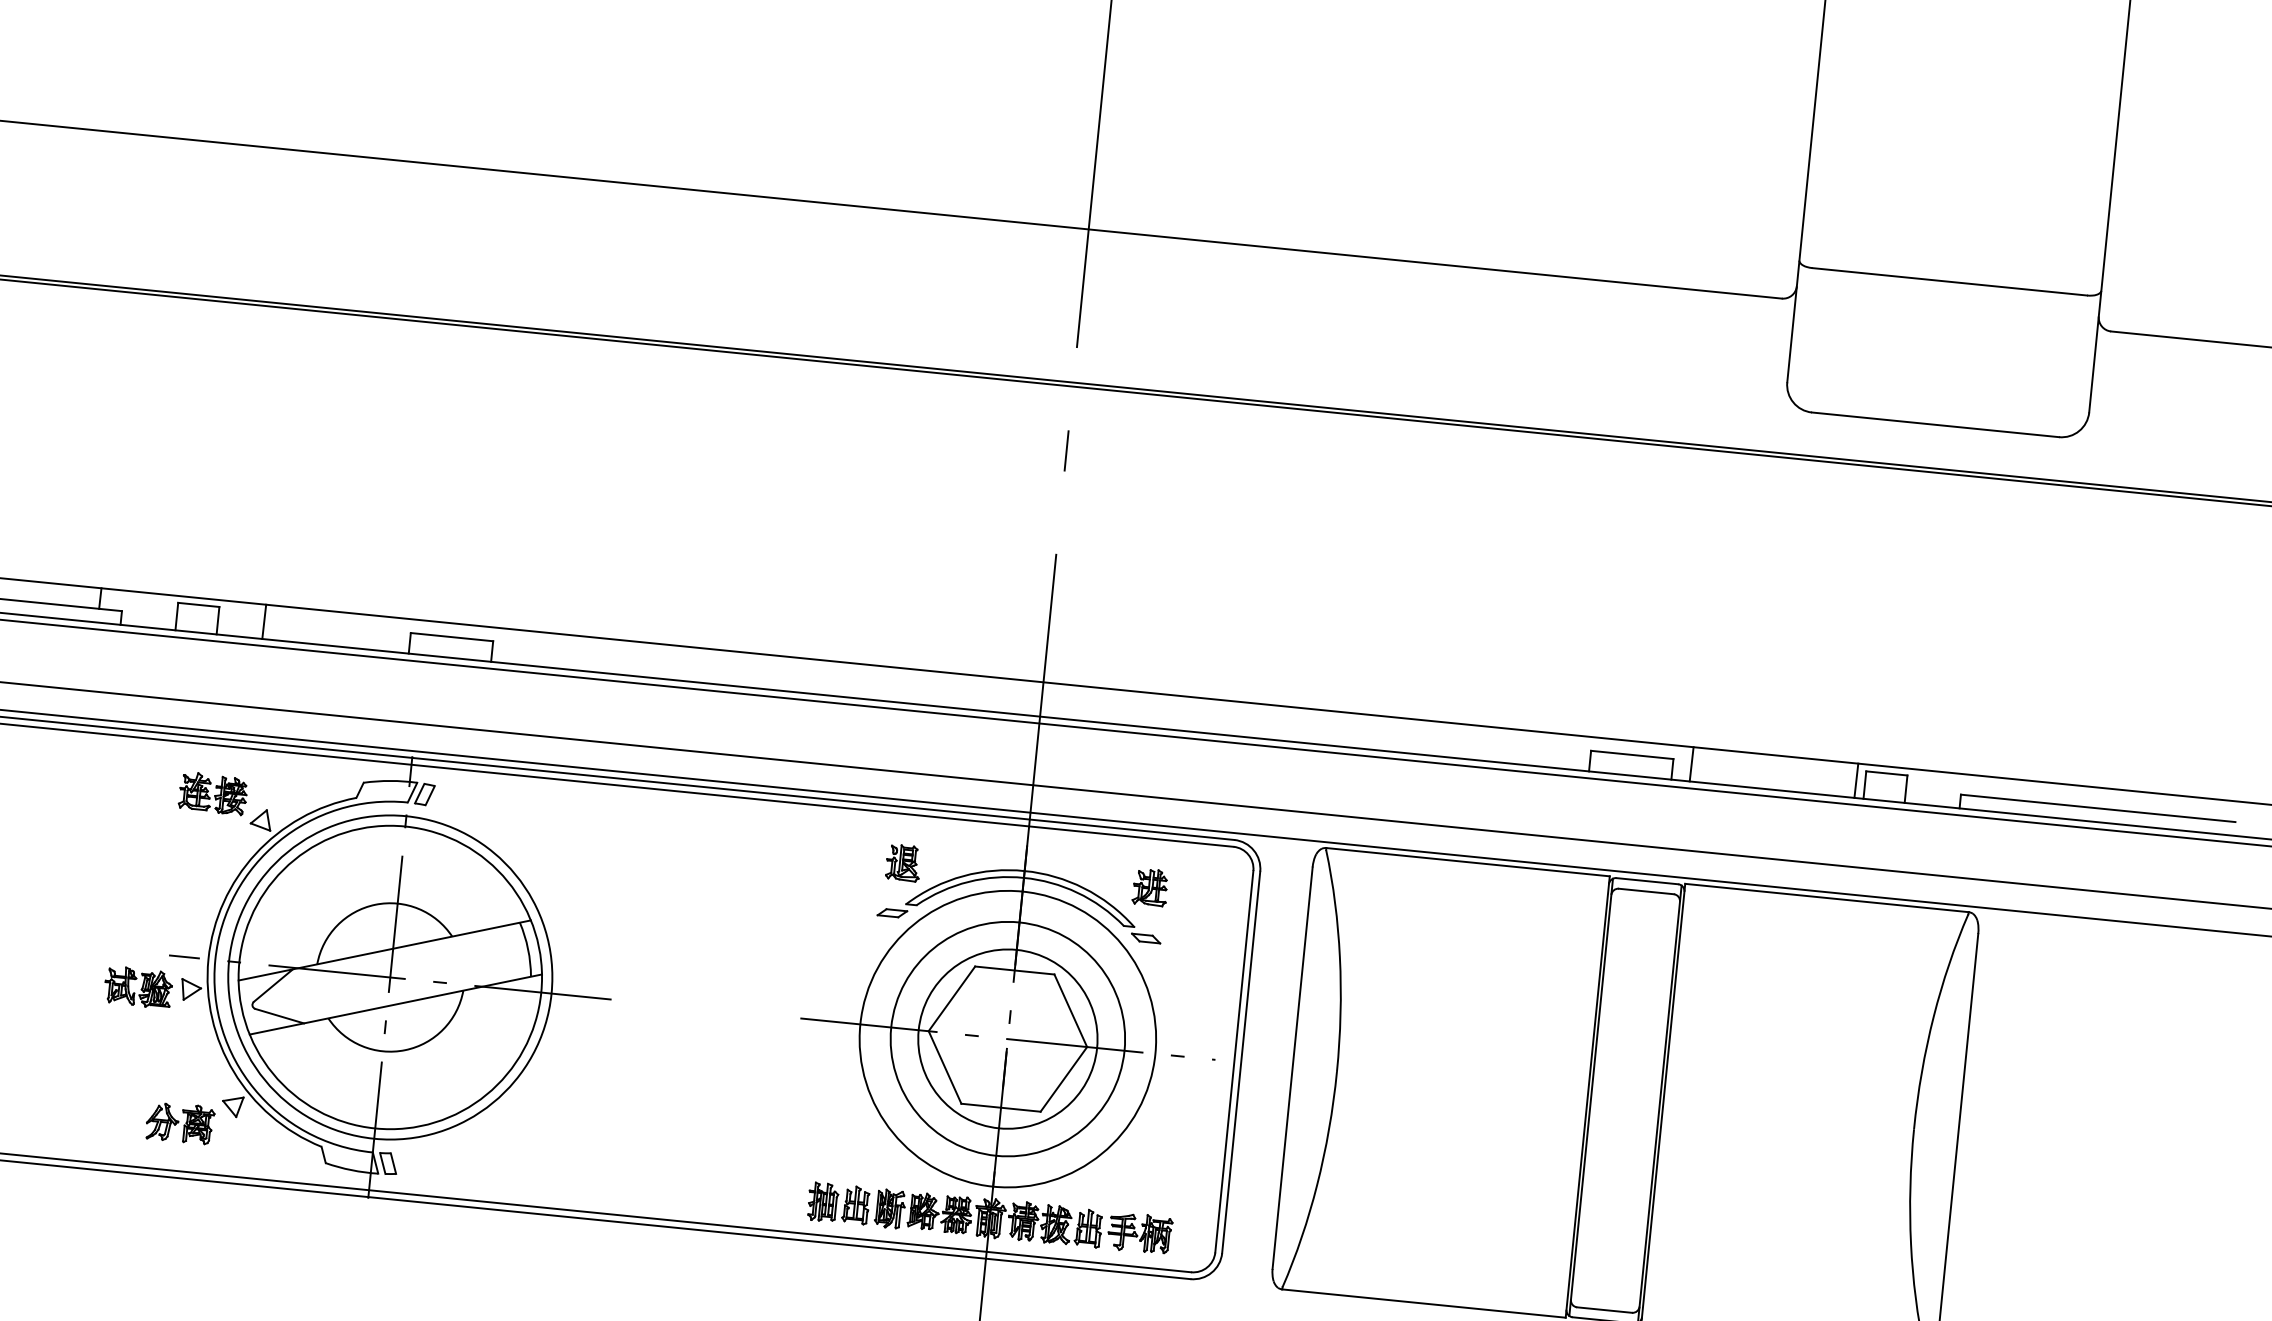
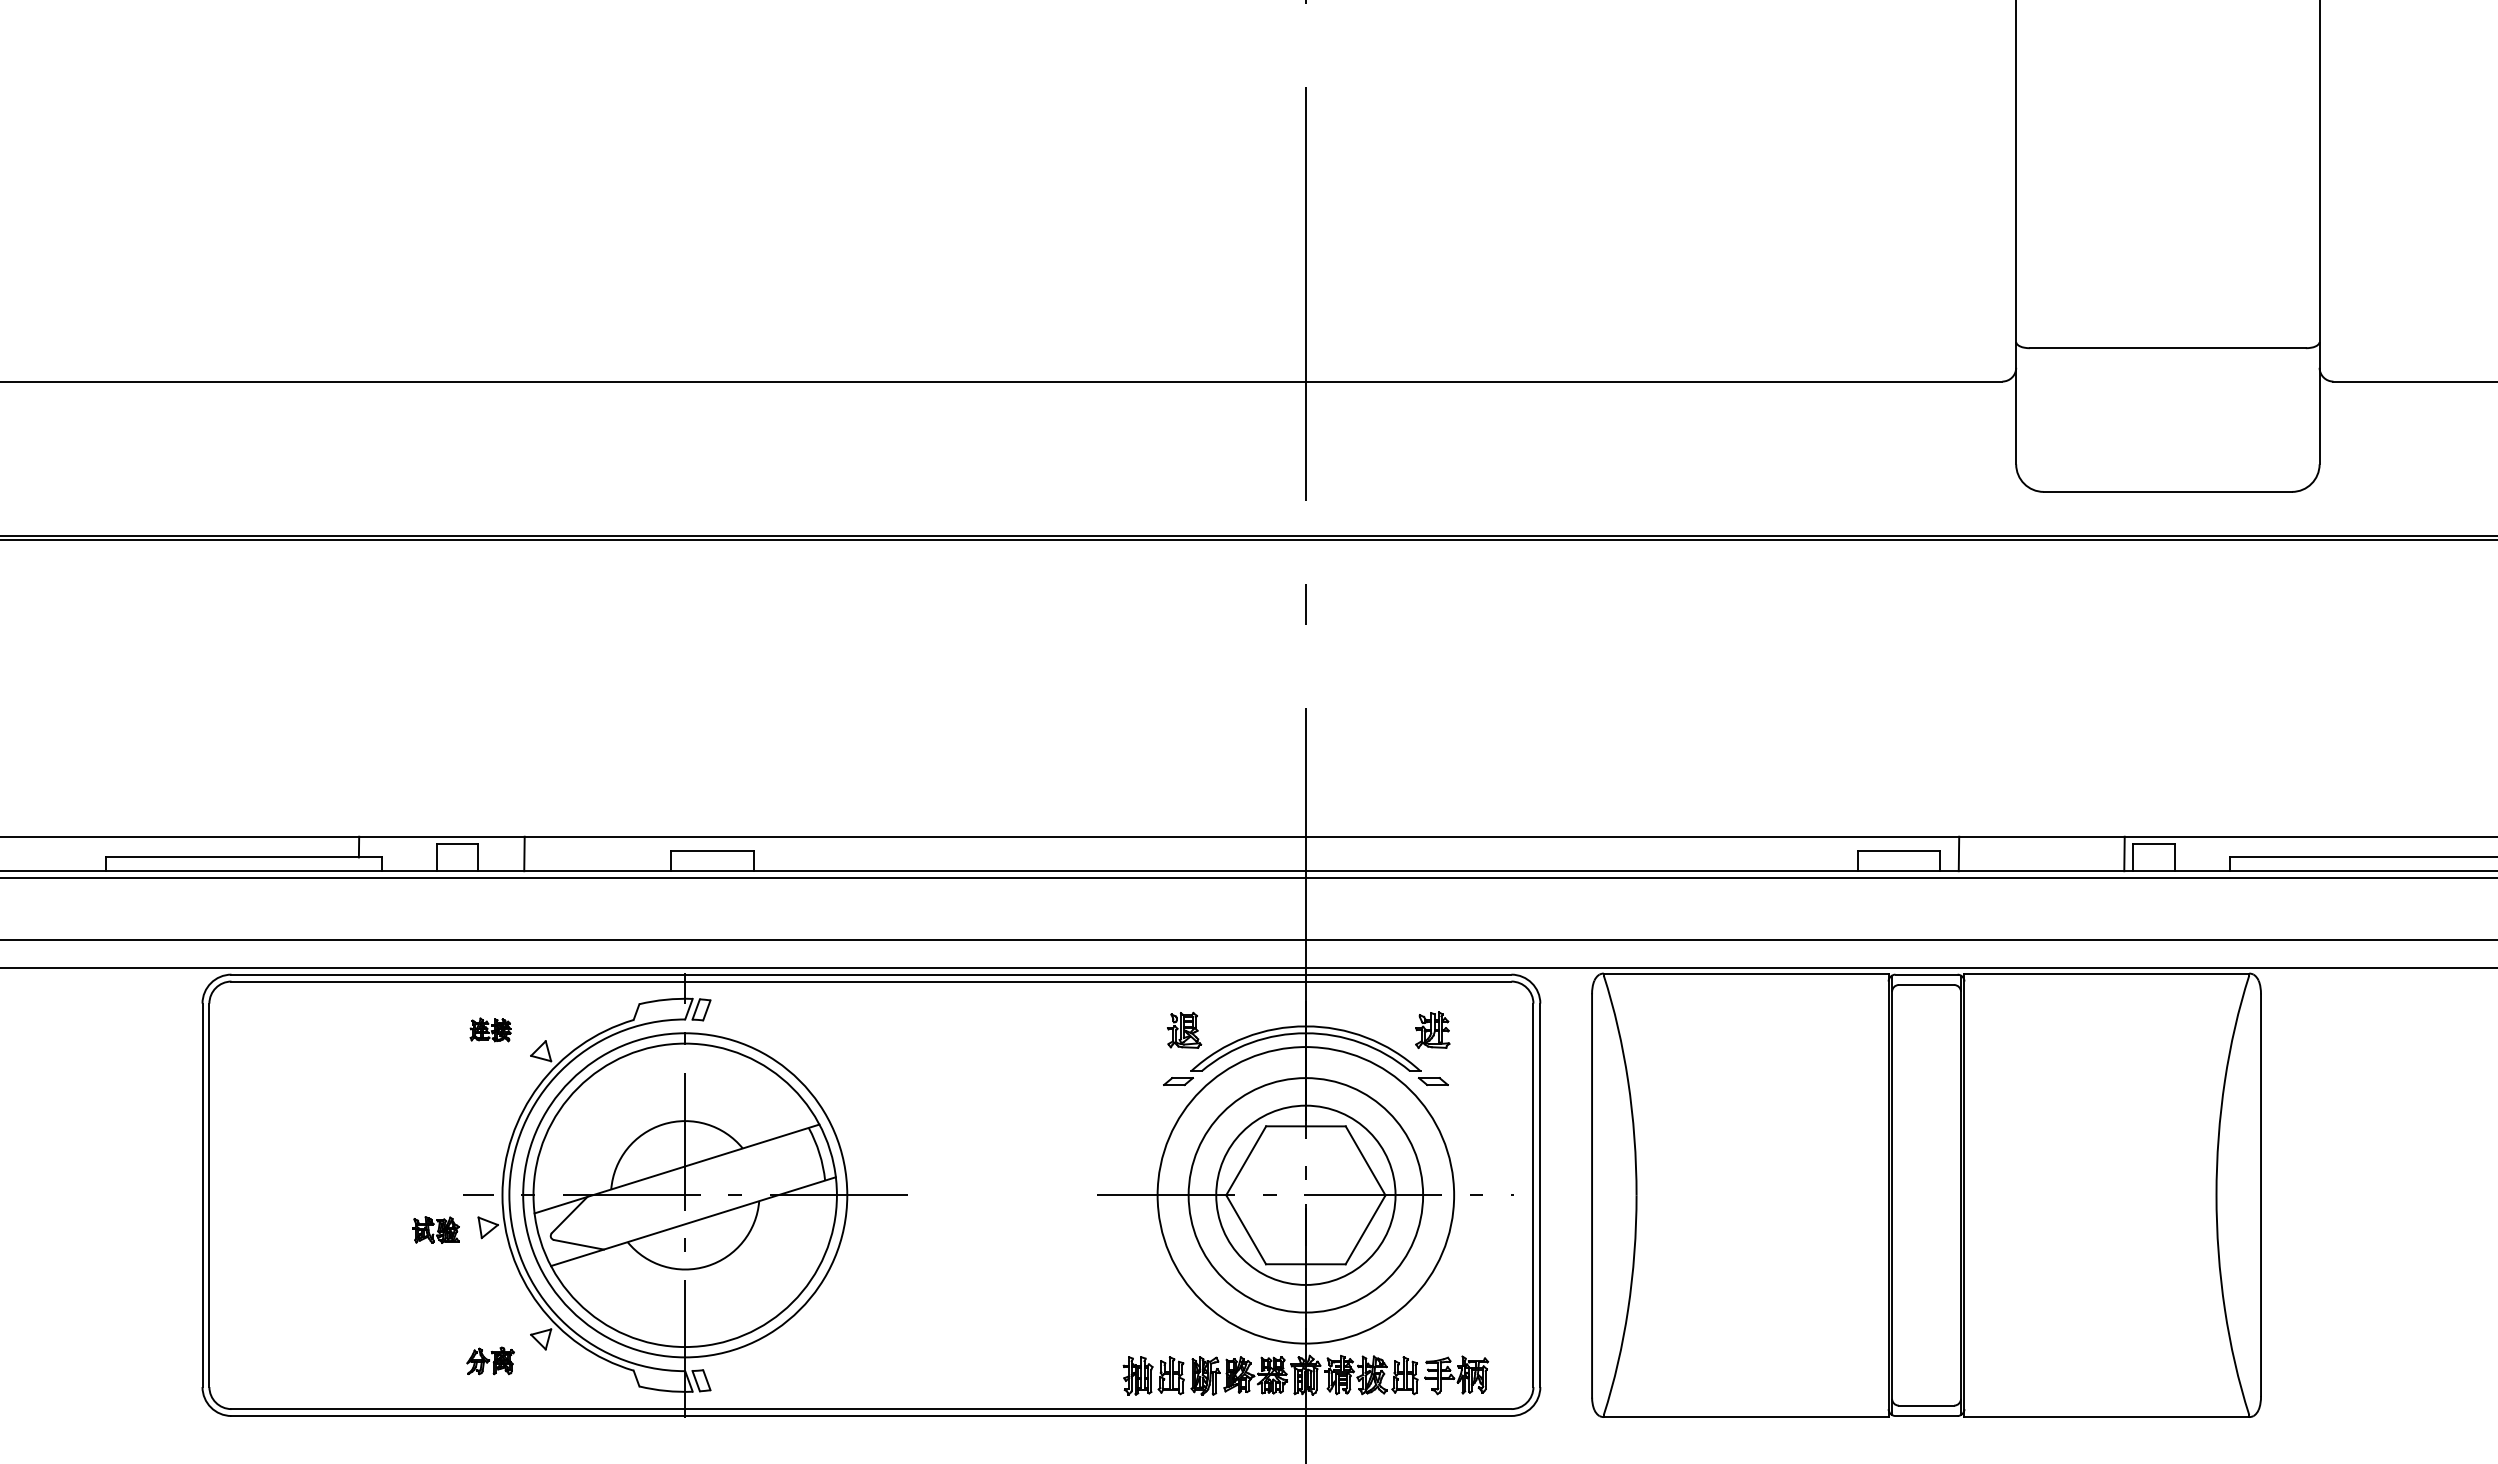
part: (213, 793) -> (490, 1029), size x0.6
part: (138, 986) -> (435, 1229), size x0.7
part: (180, 1122) -> (490, 1360), size x0.7

